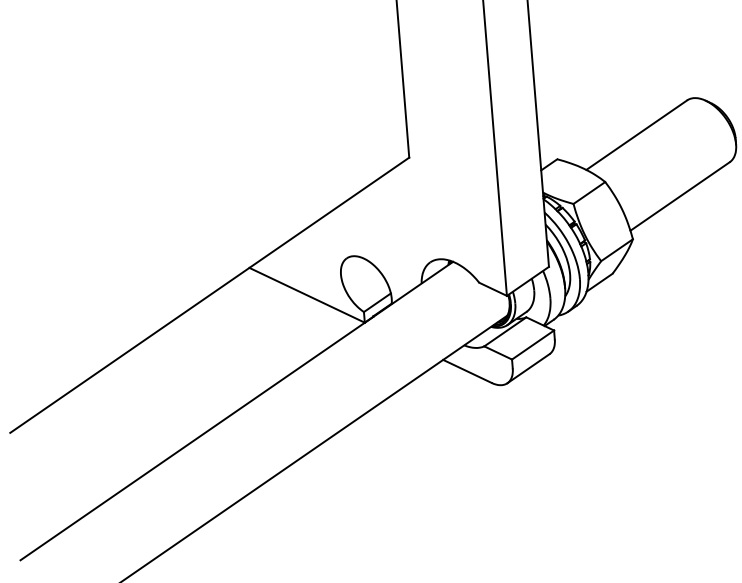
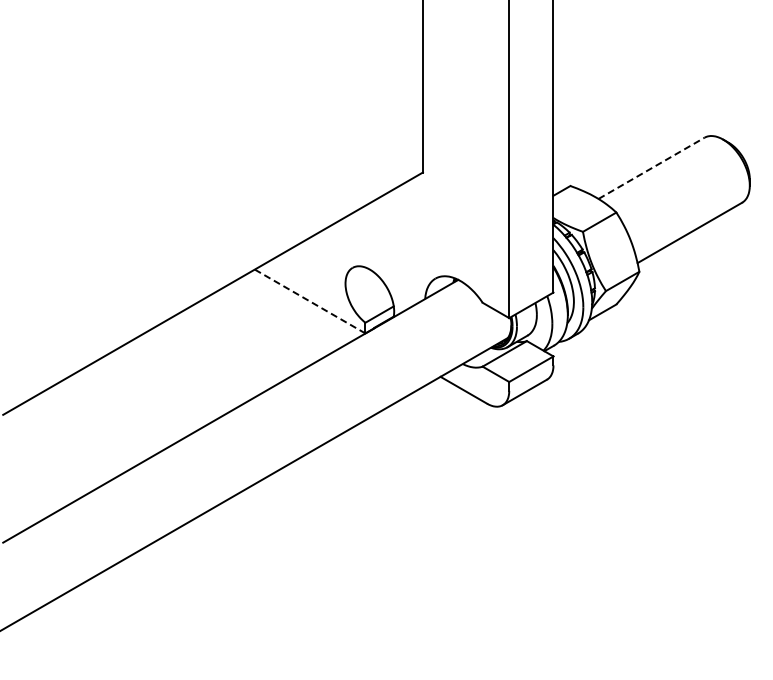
line: (636, 135) -> (651, 168), solid -> dashed
line: (307, 295) -> (310, 301), solid -> dashed

